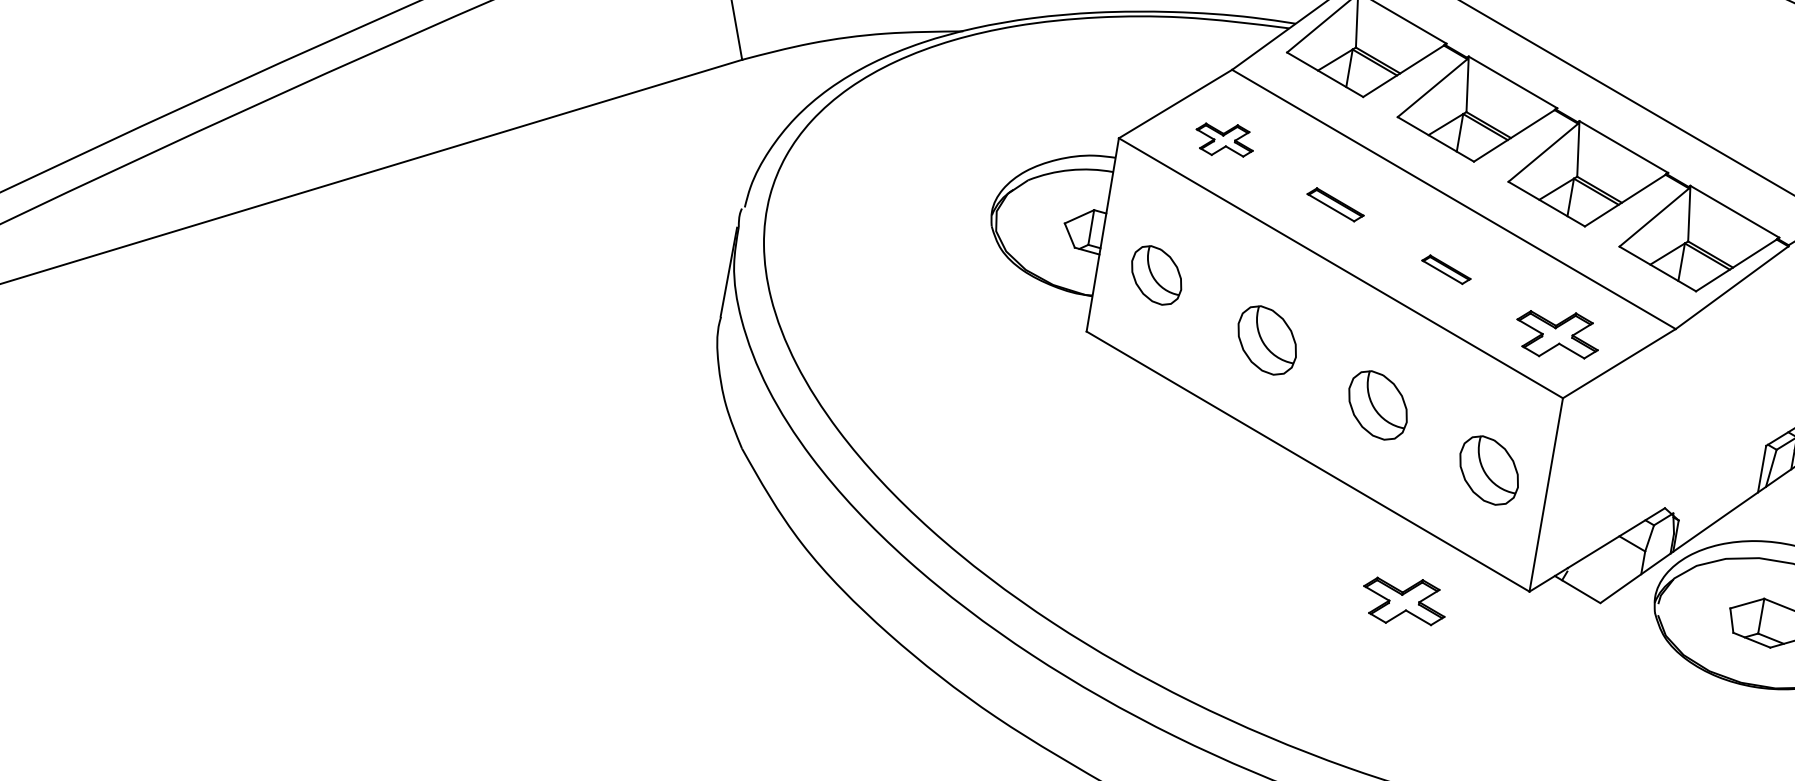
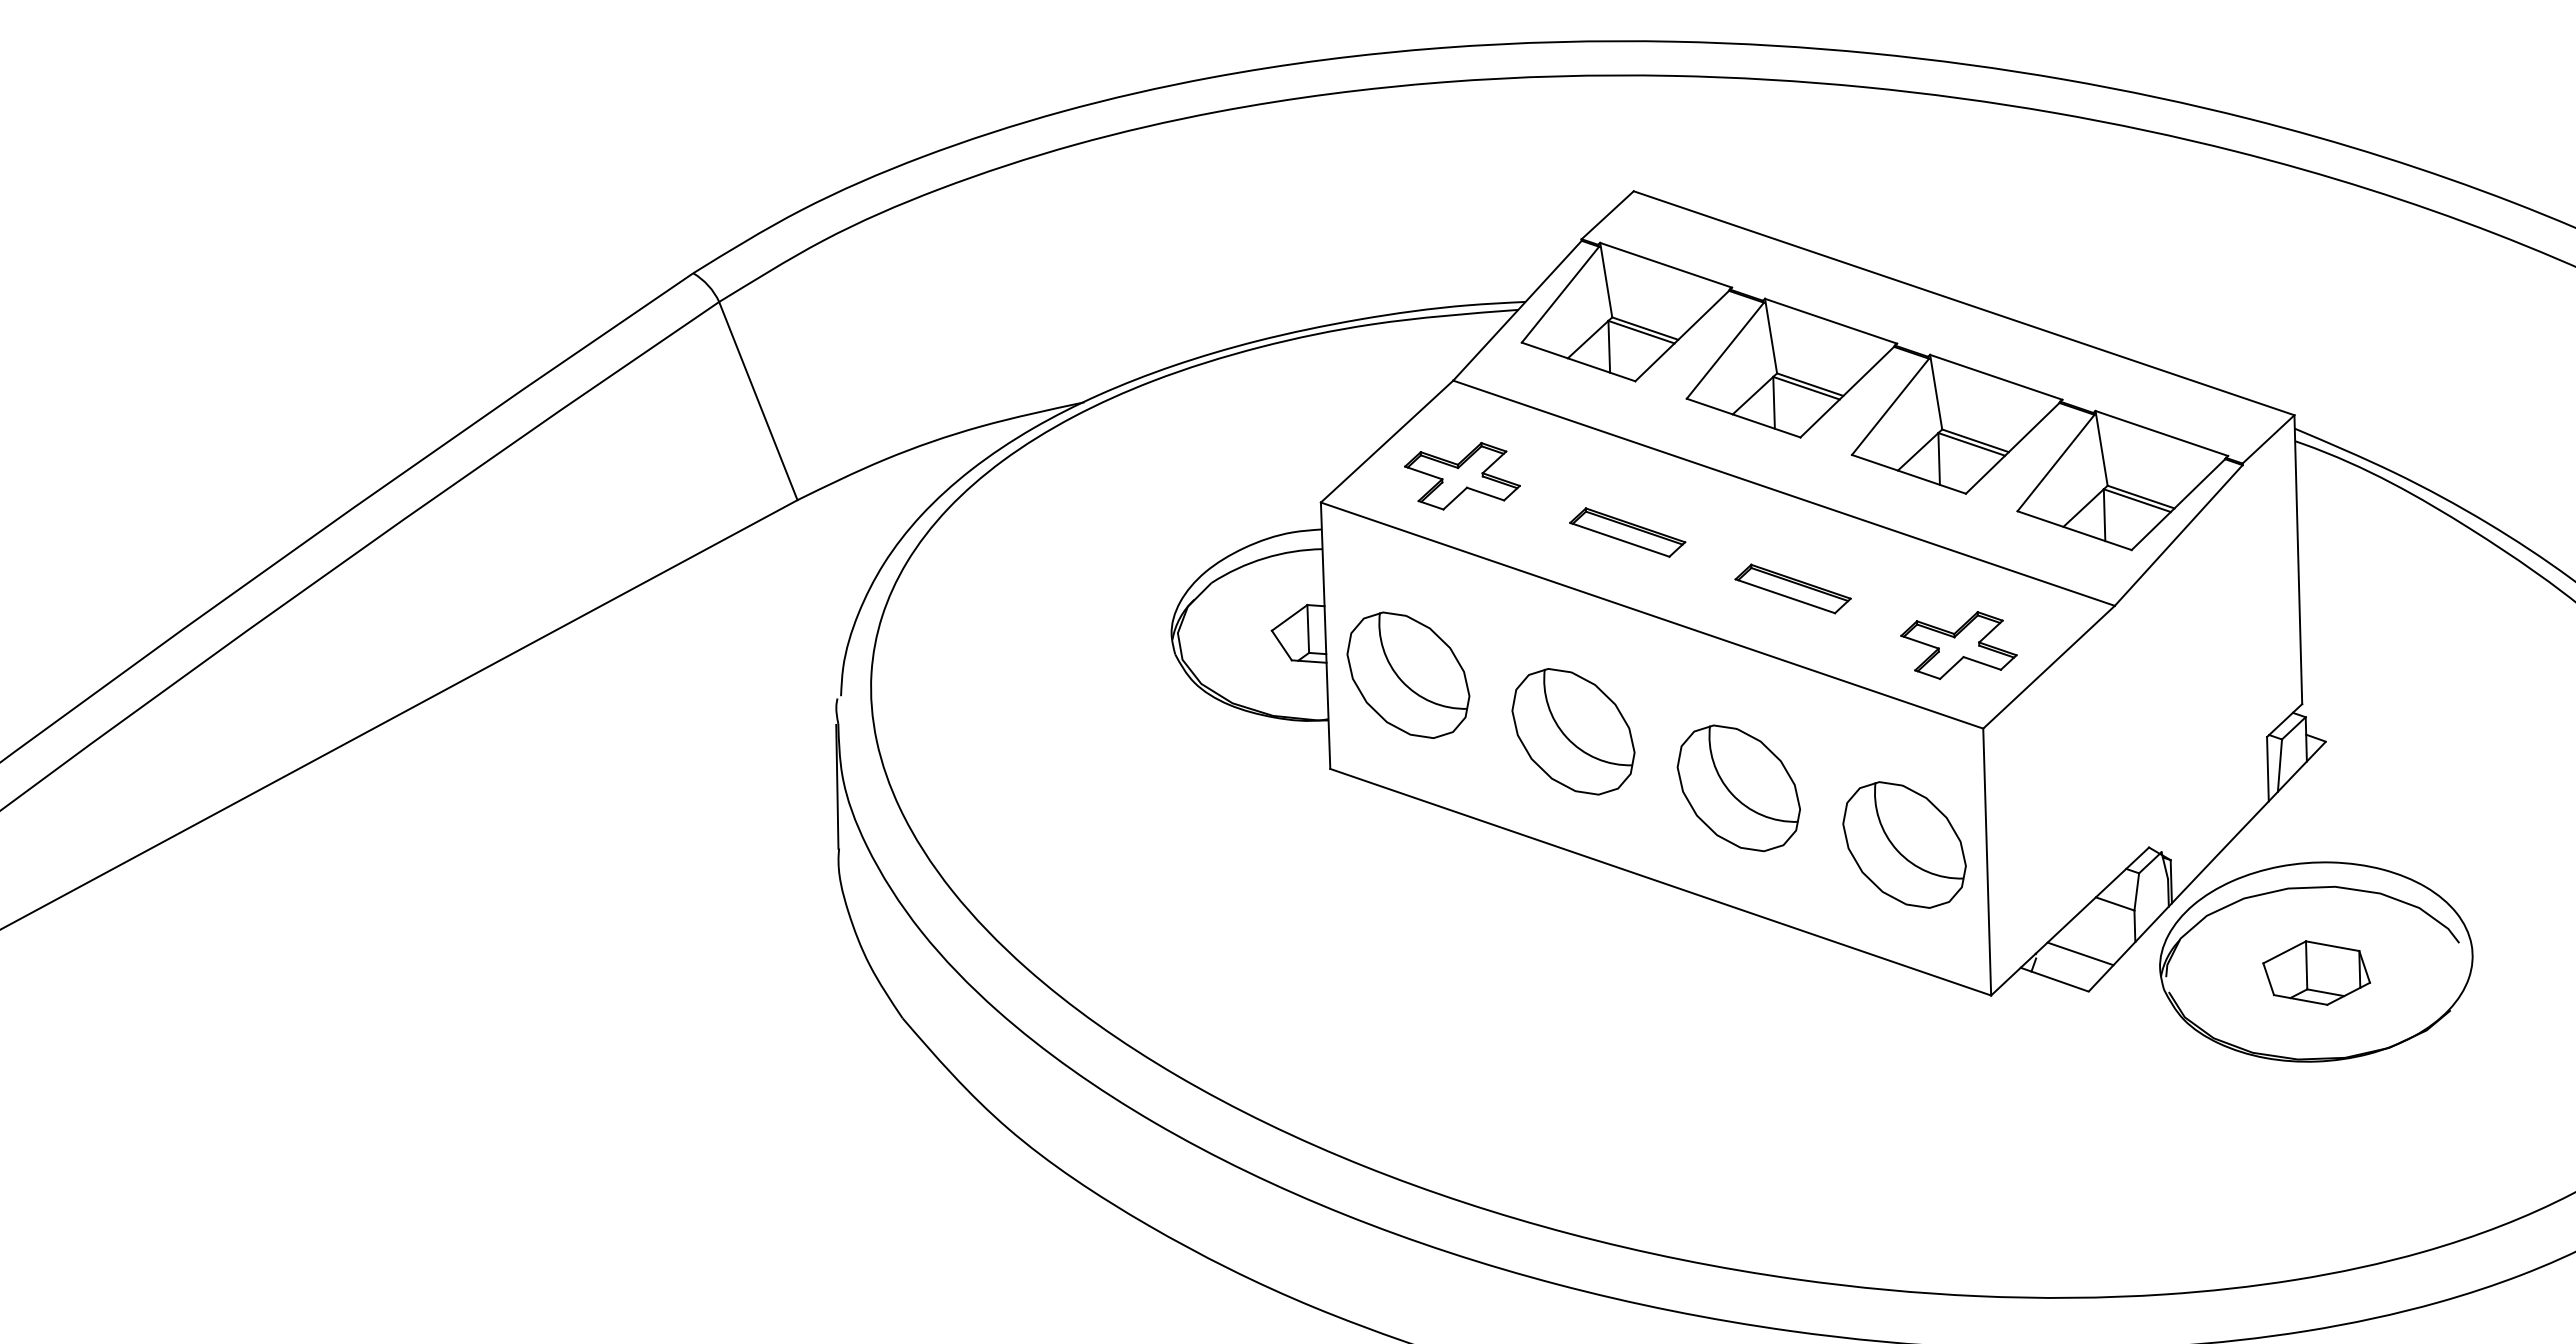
part: (1224, 140) -> (1462, 476), size x1.43
part: (1335, 204) -> (1627, 532), size x1.43
part: (1446, 269) -> (1792, 588), size x1.67
part: (1156, 274) -> (1408, 674), size x1.67
part: (1267, 340) -> (1573, 731), size x1.43
part: (1377, 405) -> (1738, 788), size x1.43
part: (1489, 470) -> (1904, 844), size x1.43
line: (1600, 574) -> (2080, 953), added
part: (1404, 601) -> (1826, 1042), removed

